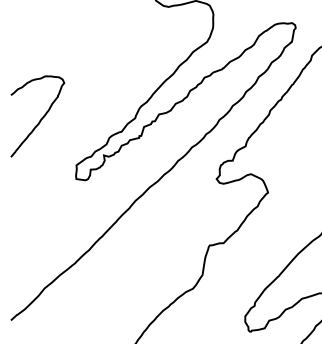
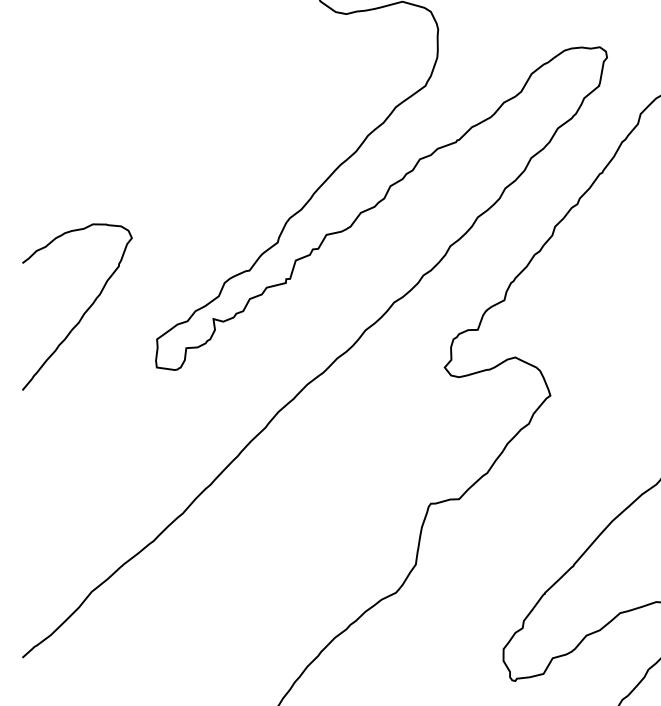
curve: (41, 117) -> (85, 308), moved

